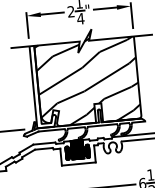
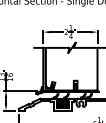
hatch: (87, 80) -> (71, 68), removed

